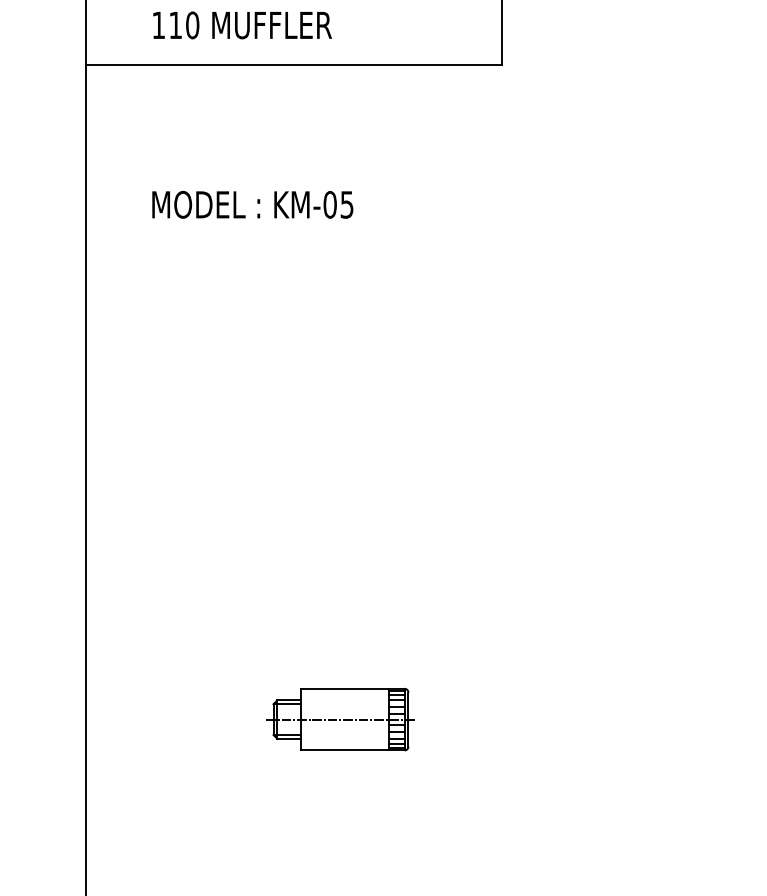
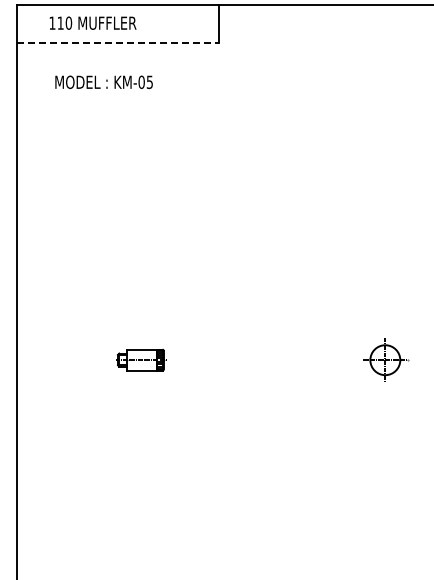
line: (294, 65) -> (118, 42), solid -> dashed
text: (251, 203) -> (103, 81), moved
part: (340, 718) -> (140, 359), size x0.7

